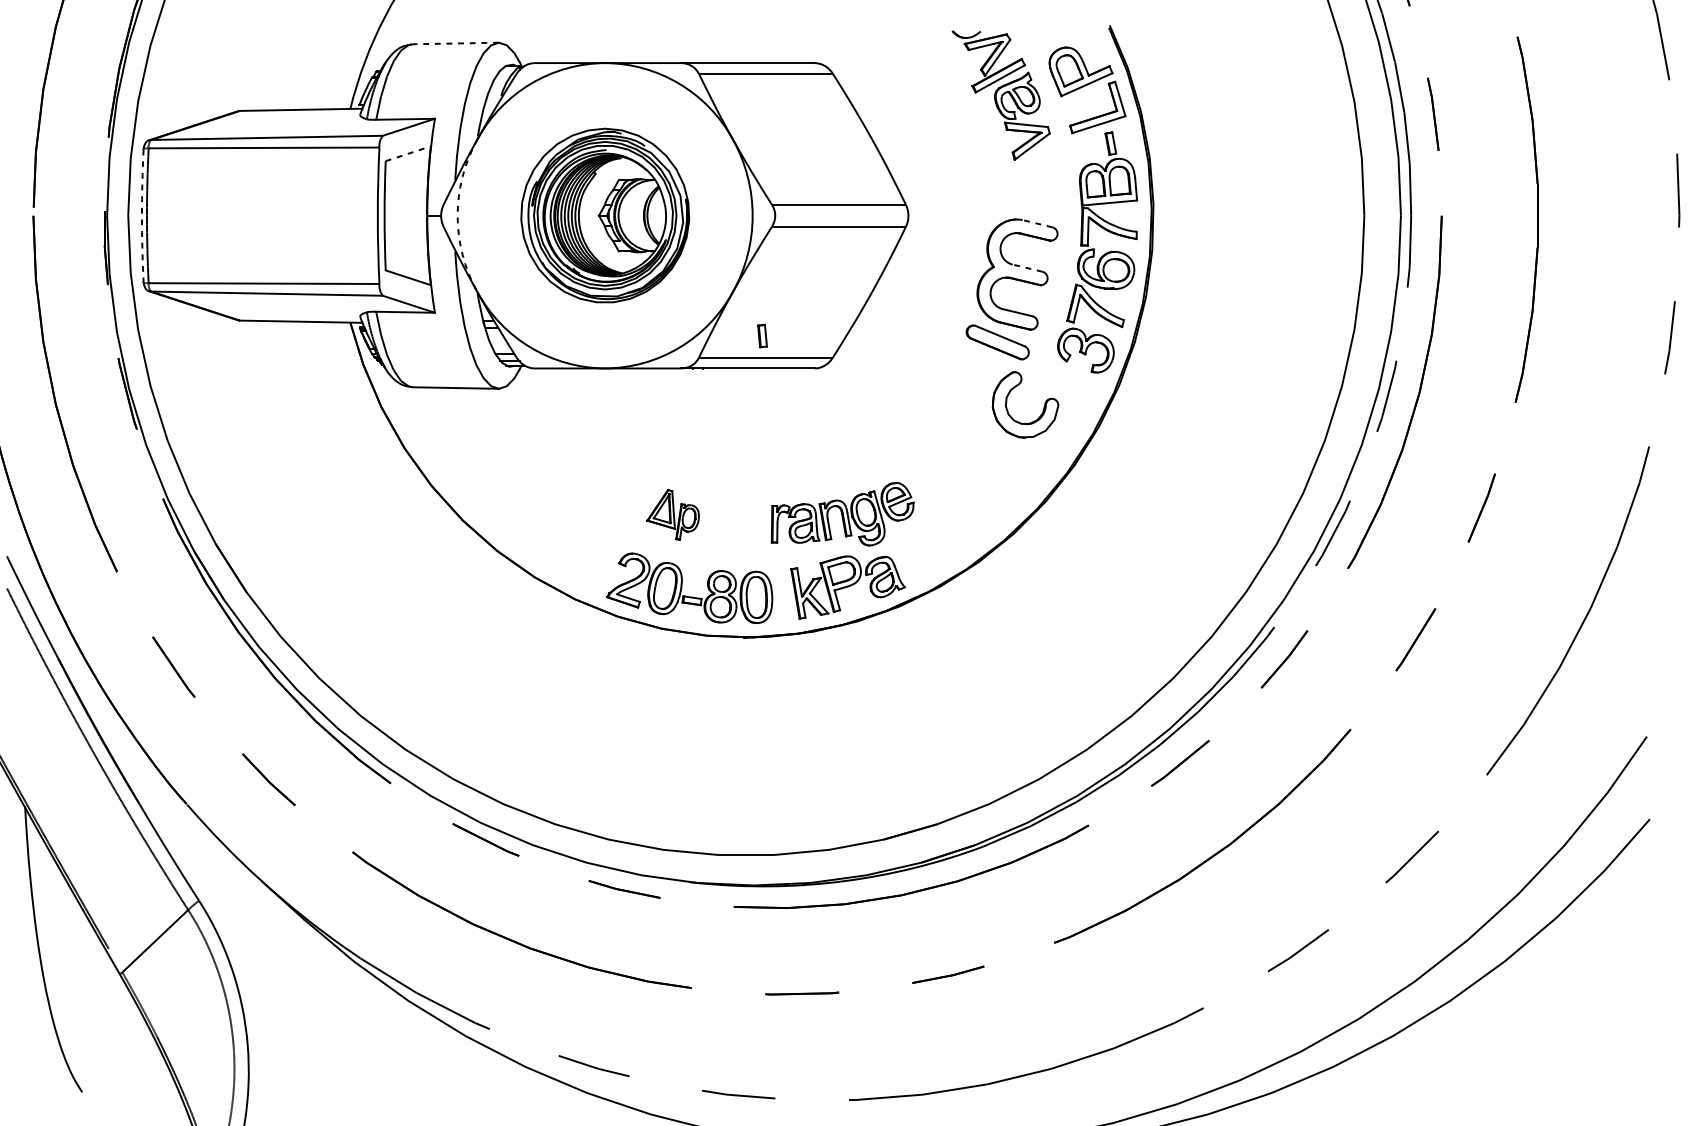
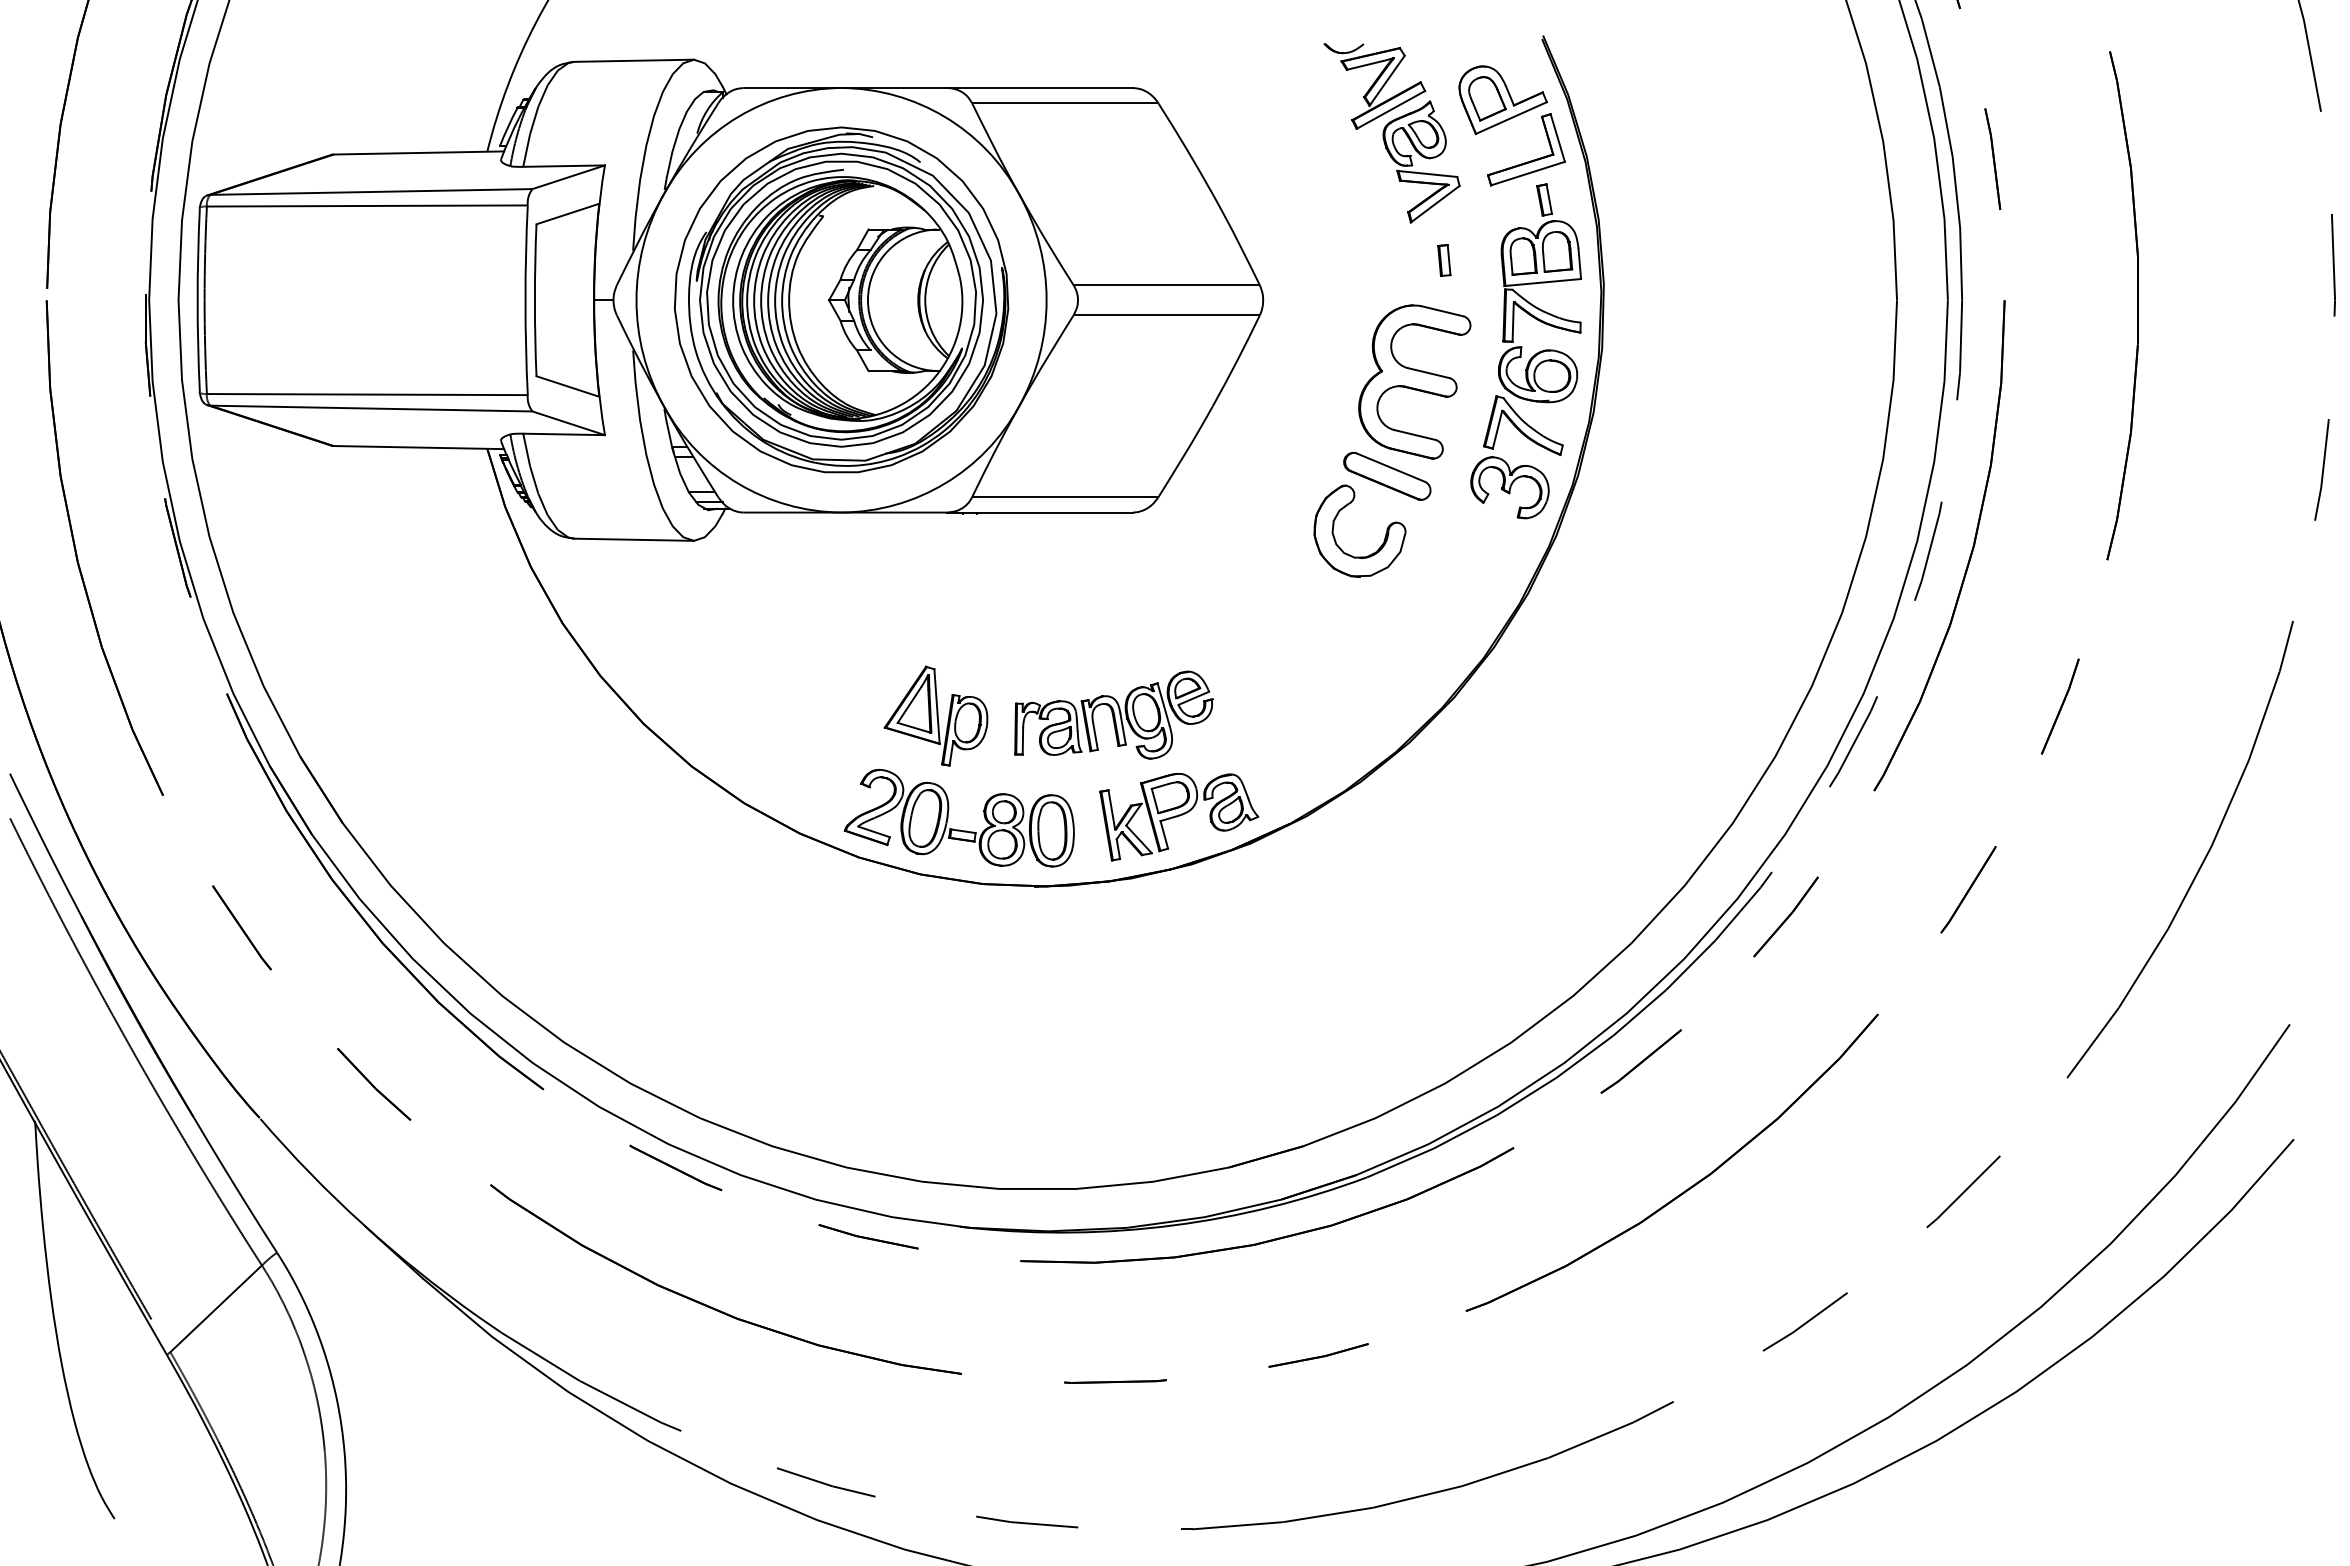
line: (455, 43) -> (633, 60), dashed -> solid
line: (408, 153) -> (568, 213), dashed -> solid
arc: (141, 215) -> (197, 300), dashed -> solid
arc: (457, 215) -> (636, 300), dashed -> solid
part: (605, 215) -> (841, 299), size x1.43
line: (1037, 223) -> (1442, 311), dashed -> solid
line: (1027, 268) -> (1428, 373), dashed -> solid
part: (762, 336) -> (1444, 260), moved
part: (1007, 410) -> (1335, 538), moved
part: (842, 513) -> (1113, 714), moved
part: (672, 514) -> (935, 715), size x1.43

